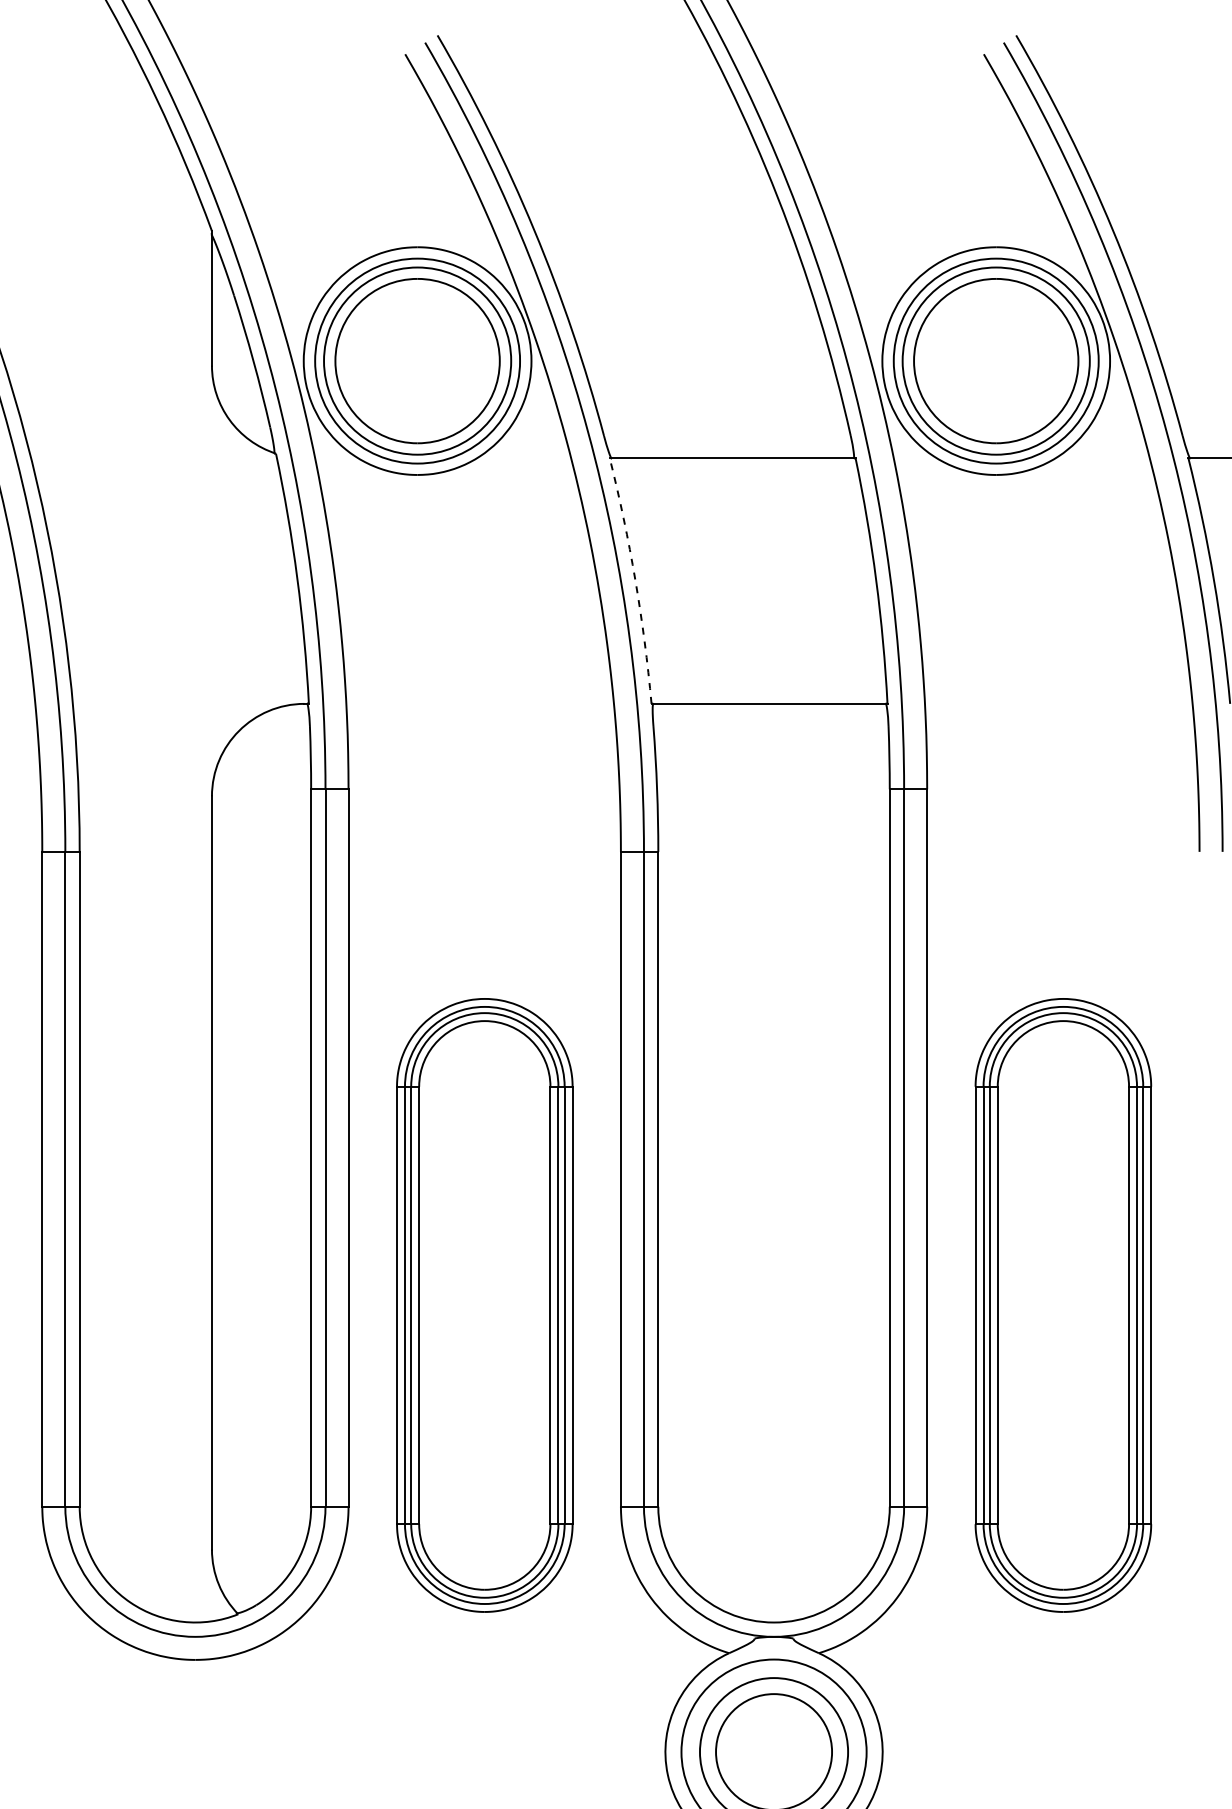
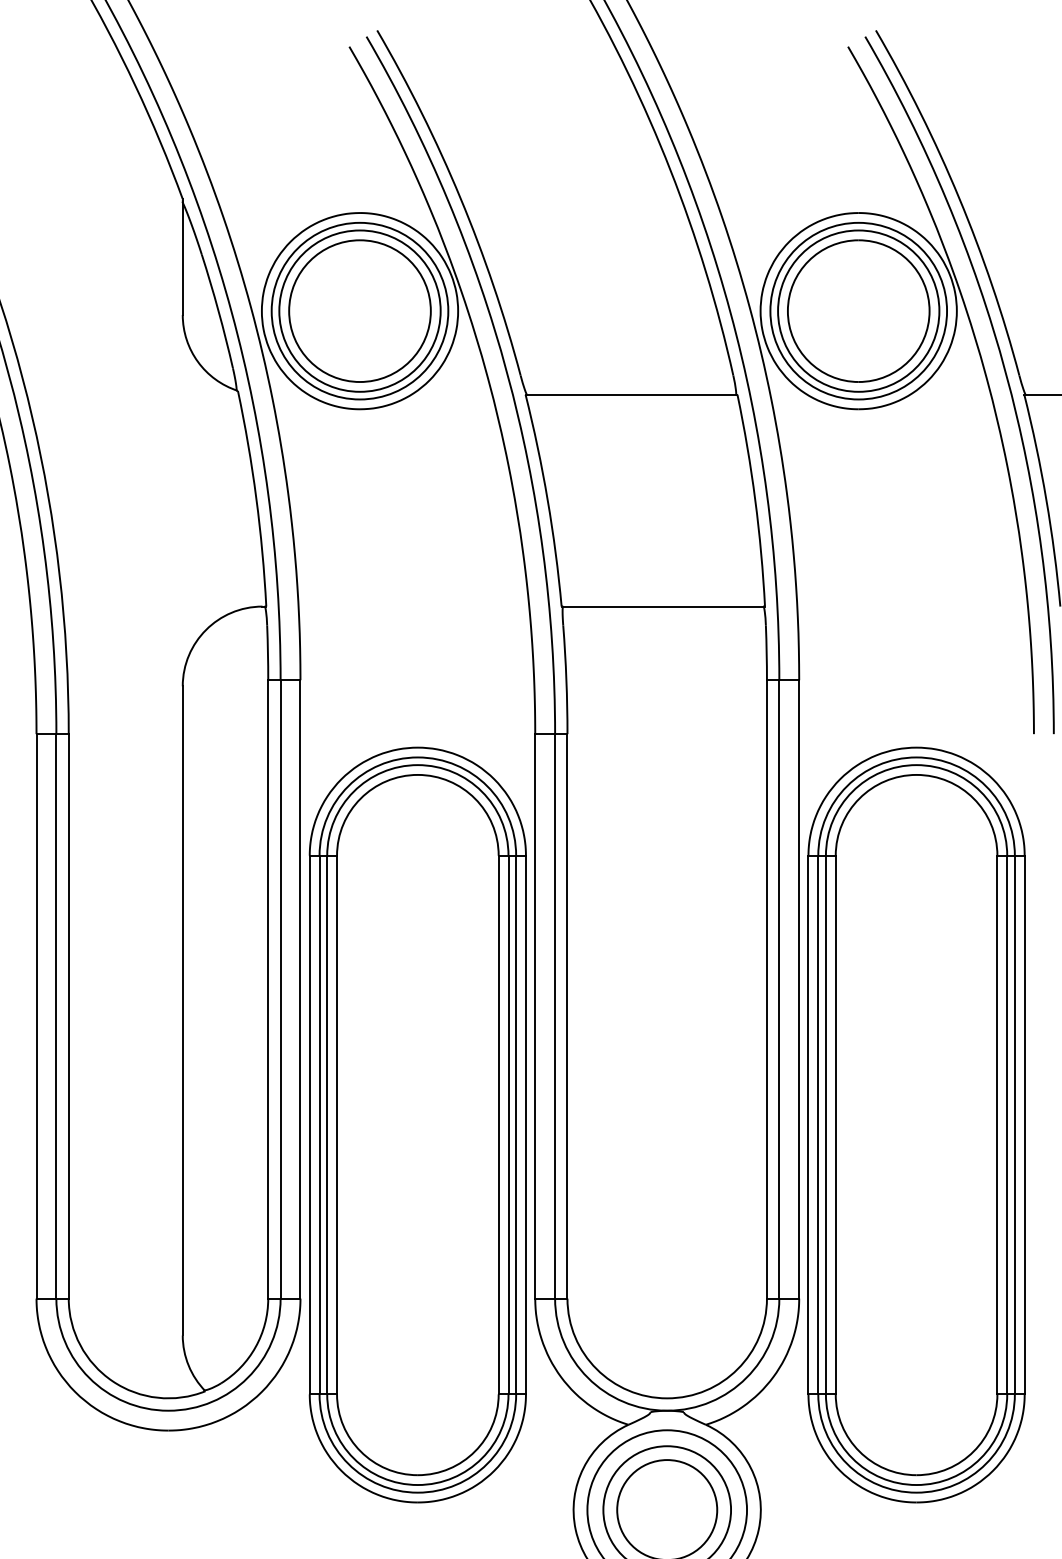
arc: (635, 580) -> (547, 500), dashed -> solid
part: (484, 1305) -> (417, 1125), size x1.43
part: (1063, 1305) -> (916, 1125), size x1.43

